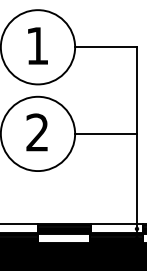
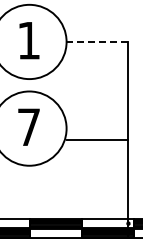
line: (106, 47) -> (97, 42), solid -> dashed
text: (37, 132) -> (28, 127), 2 -> 7
line: (106, 133) -> (97, 139), moved

